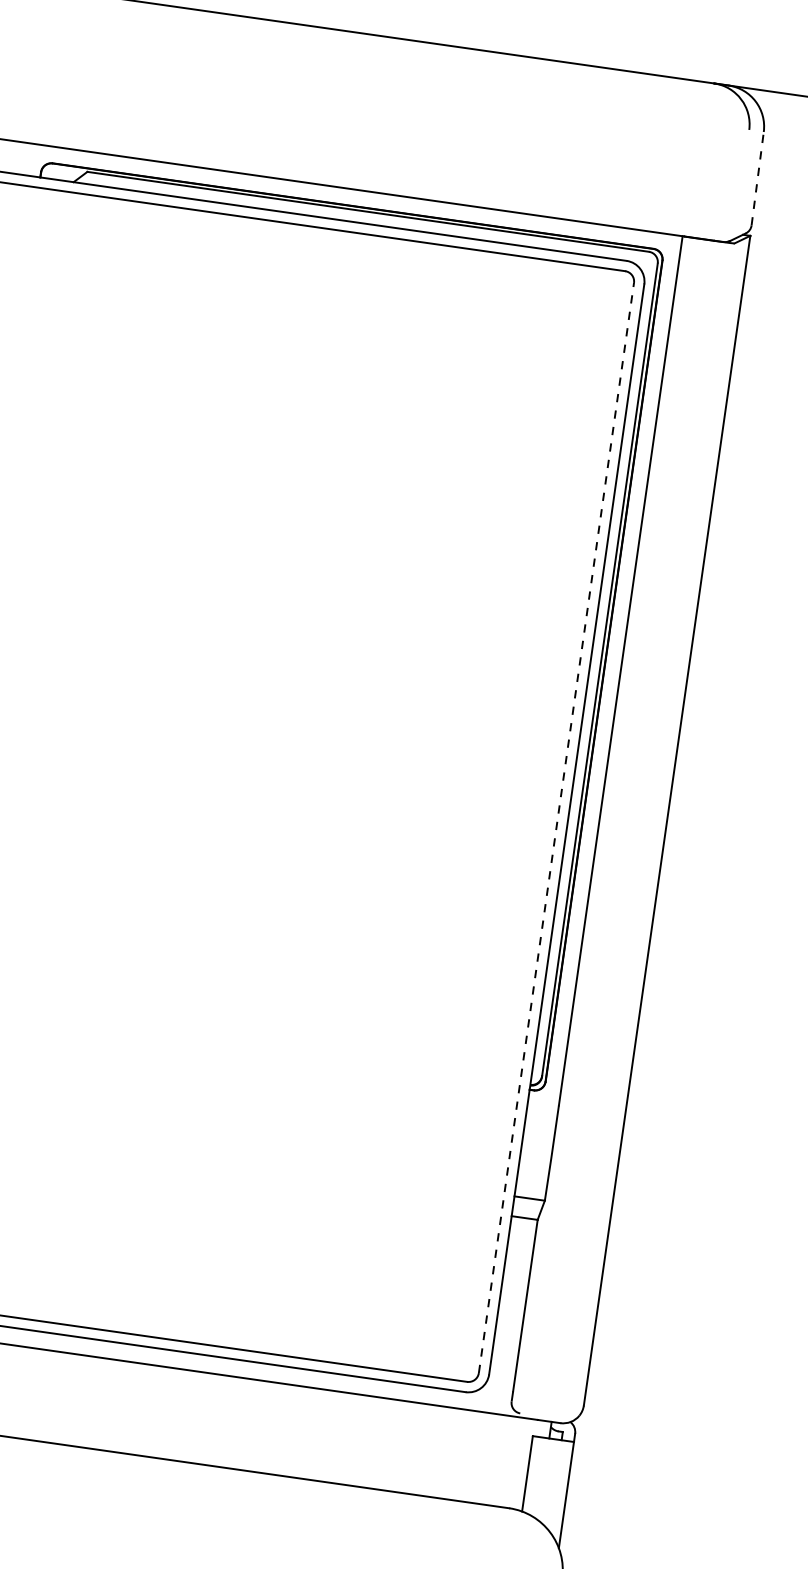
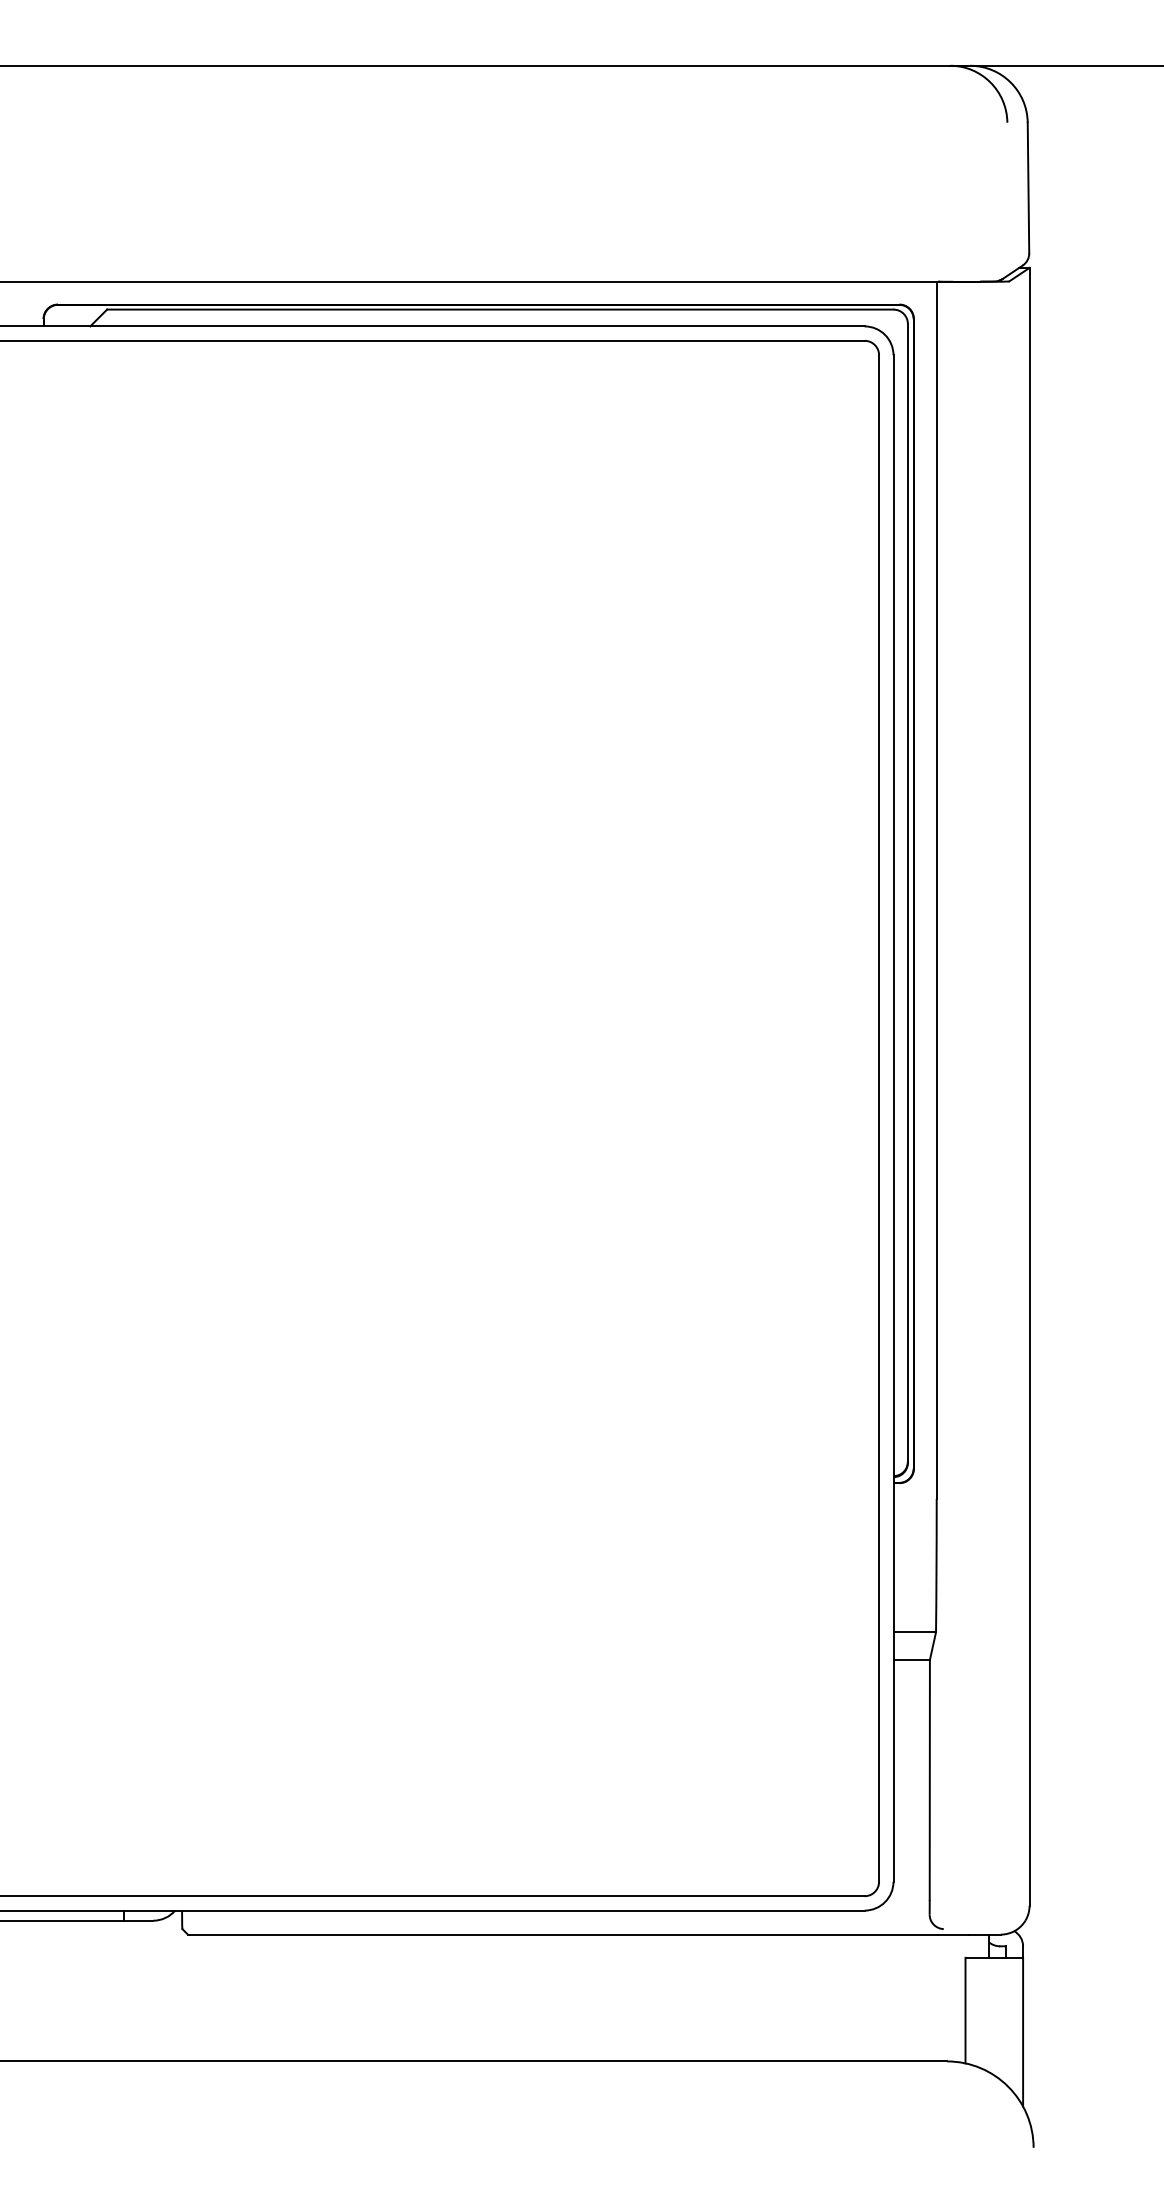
line: (757, 178) -> (1028, 187), dashed -> solid
line: (556, 828) -> (879, 1118), dashed -> solid

